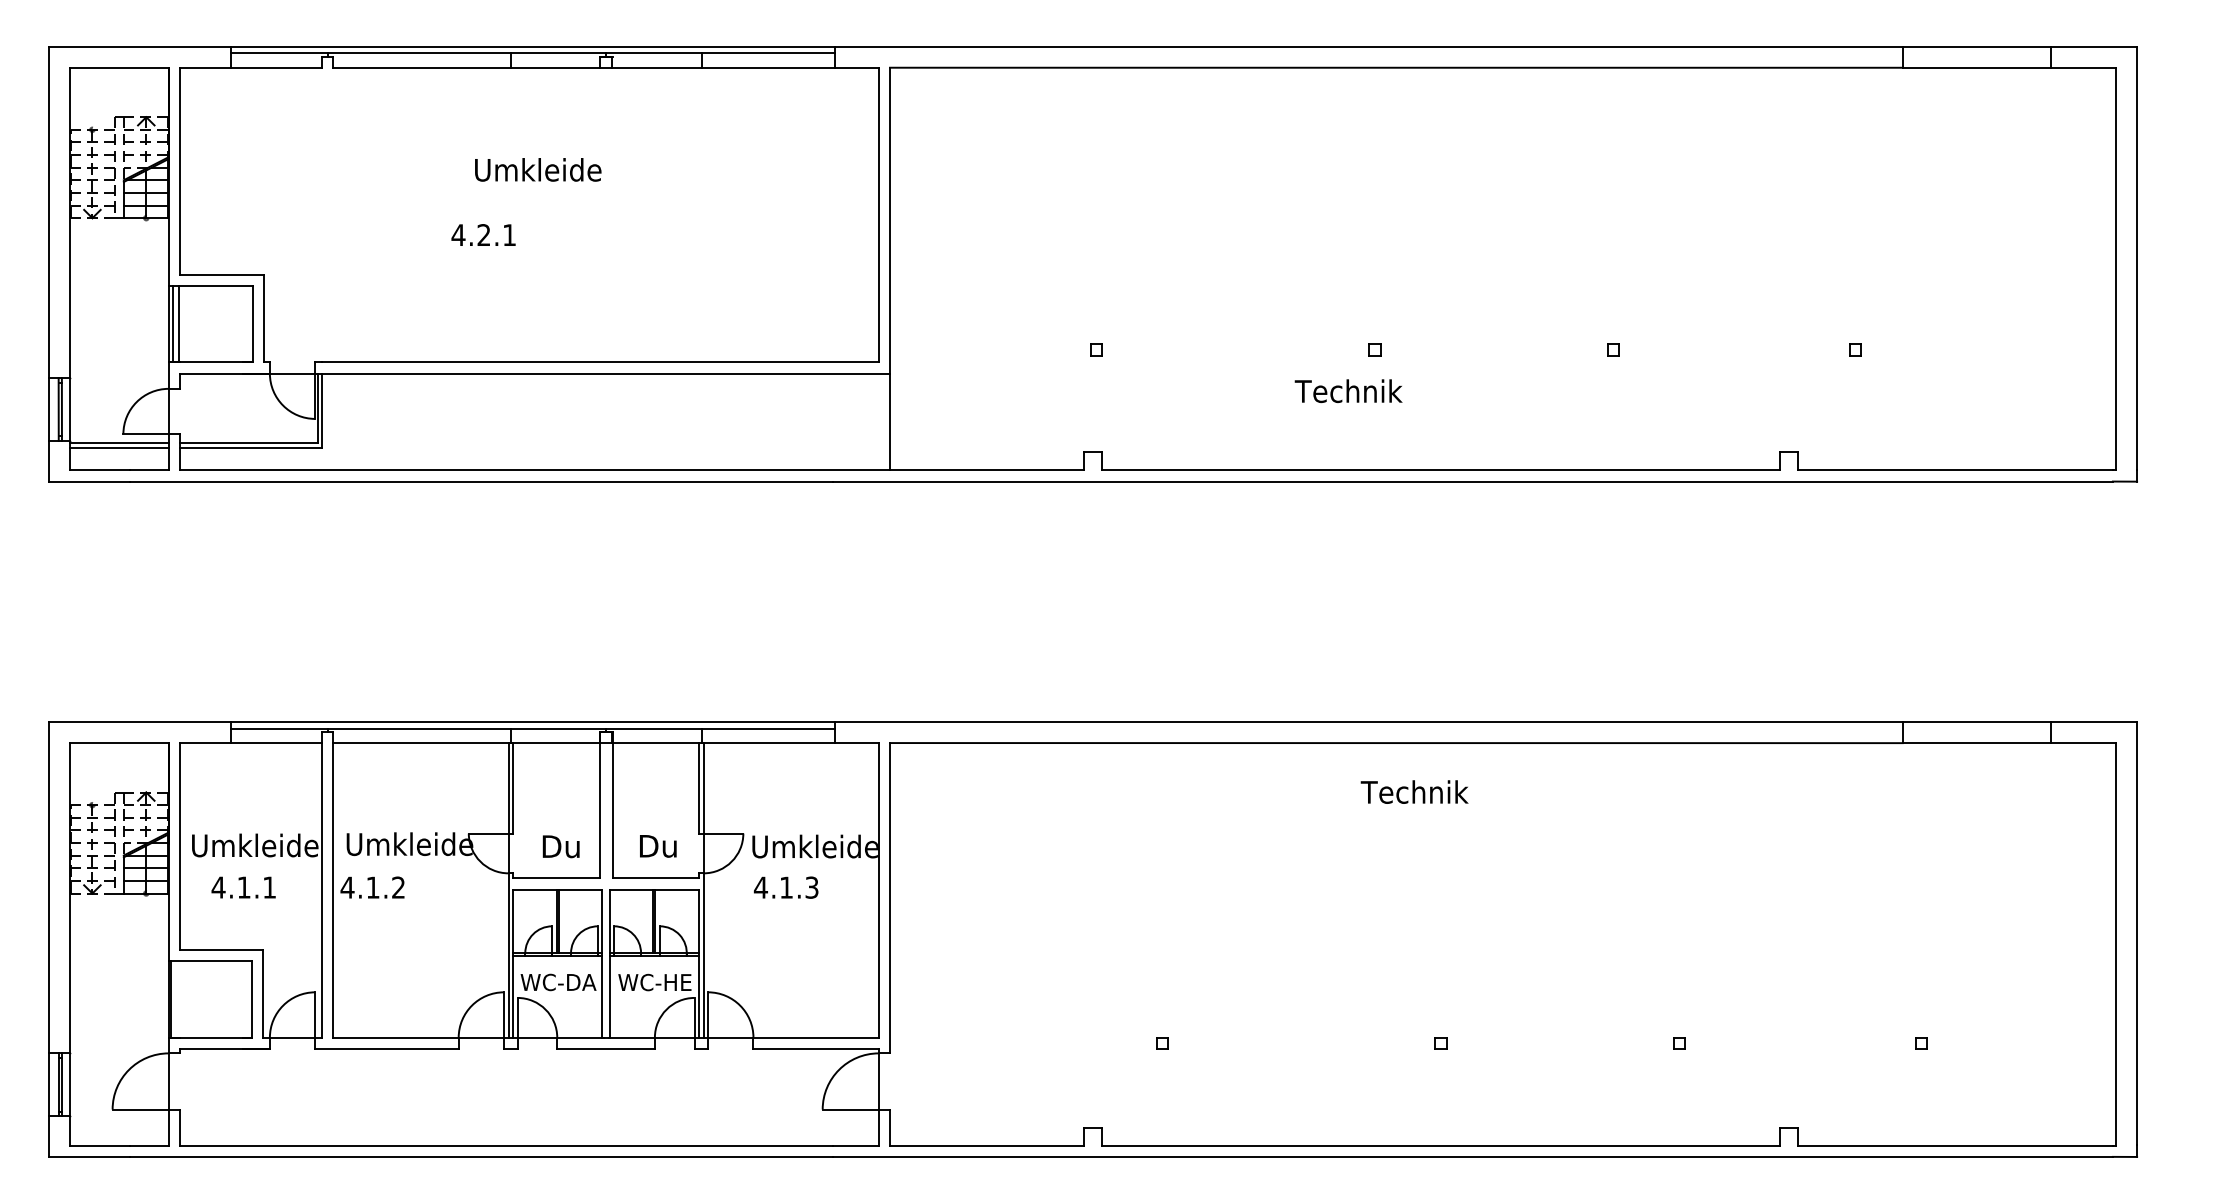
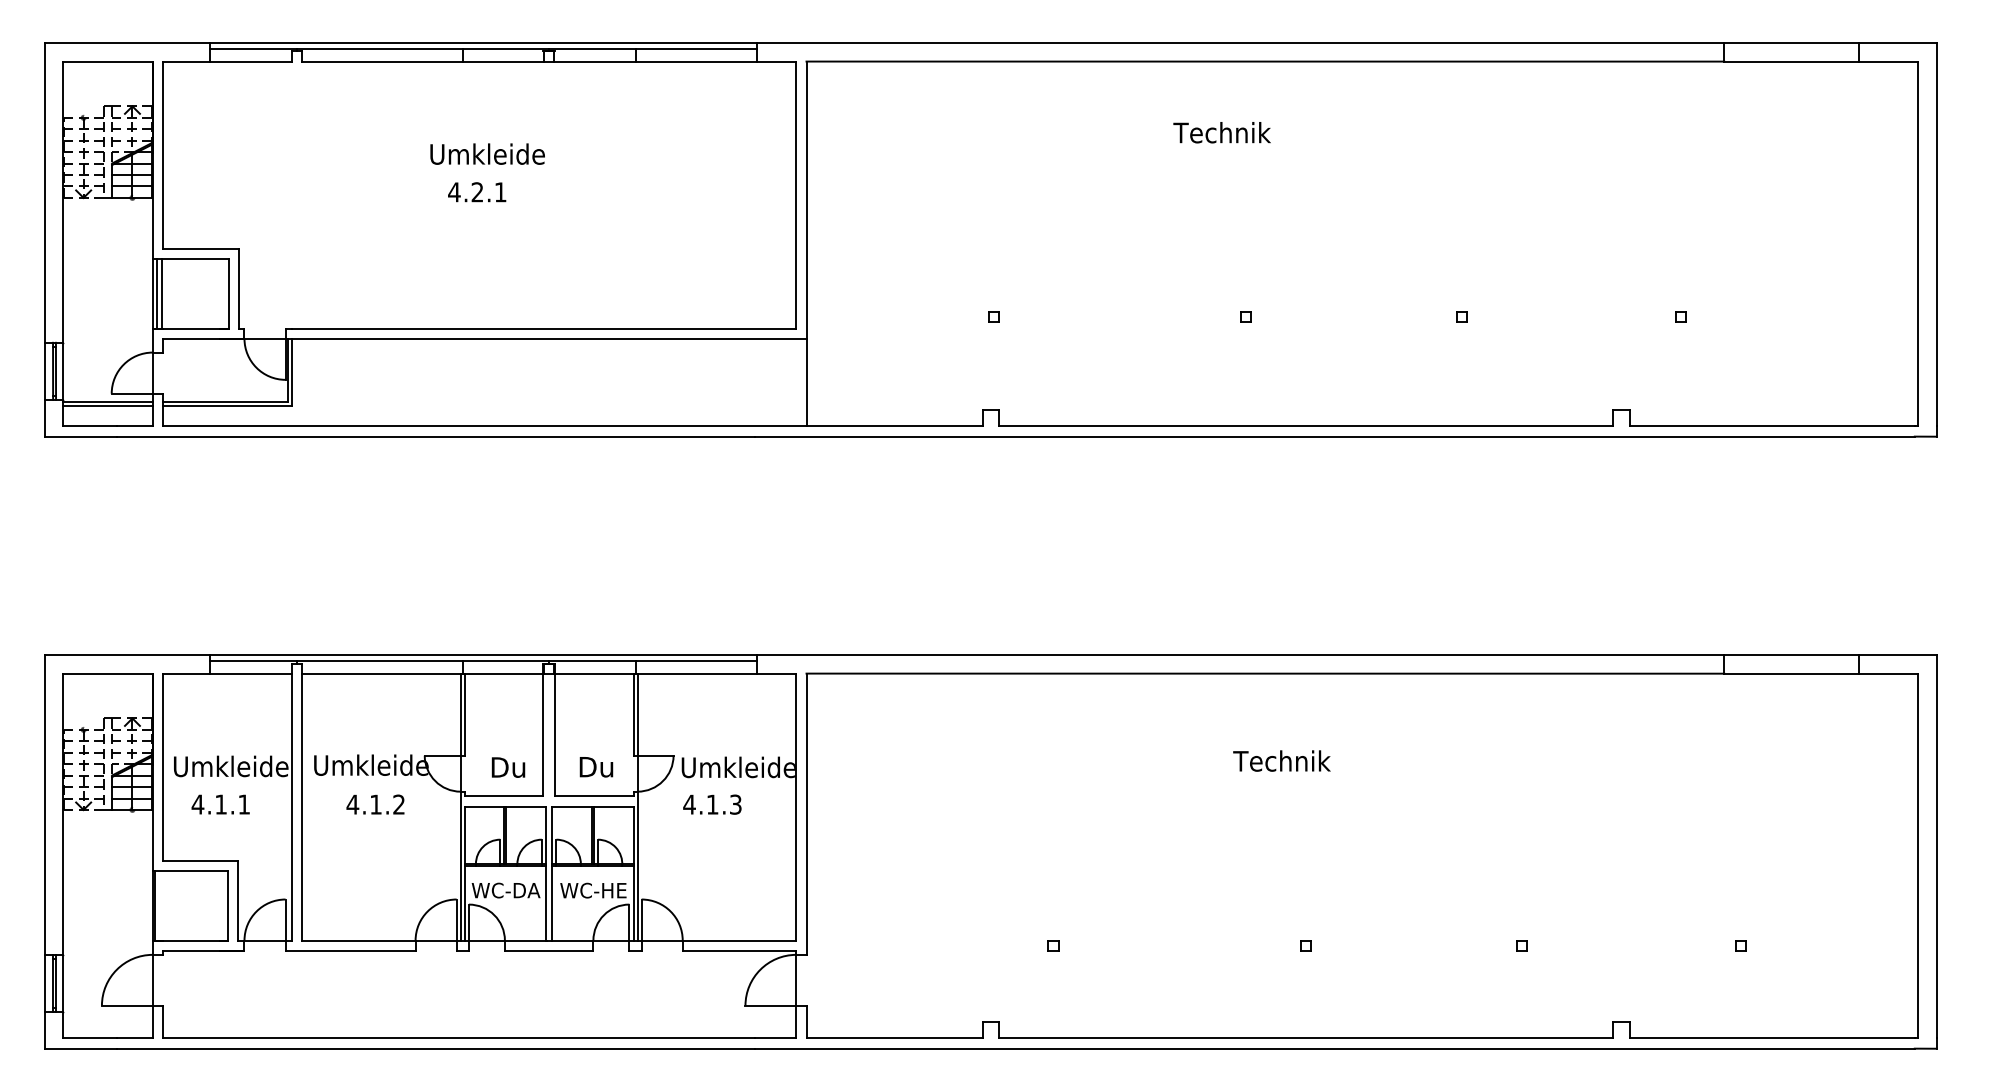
text: (483, 235) -> (477, 192), moved
text: (1347, 390) -> (1221, 132), moved
text: (1414, 791) -> (1281, 760), moved
text: (372, 887) -> (375, 804), moved

